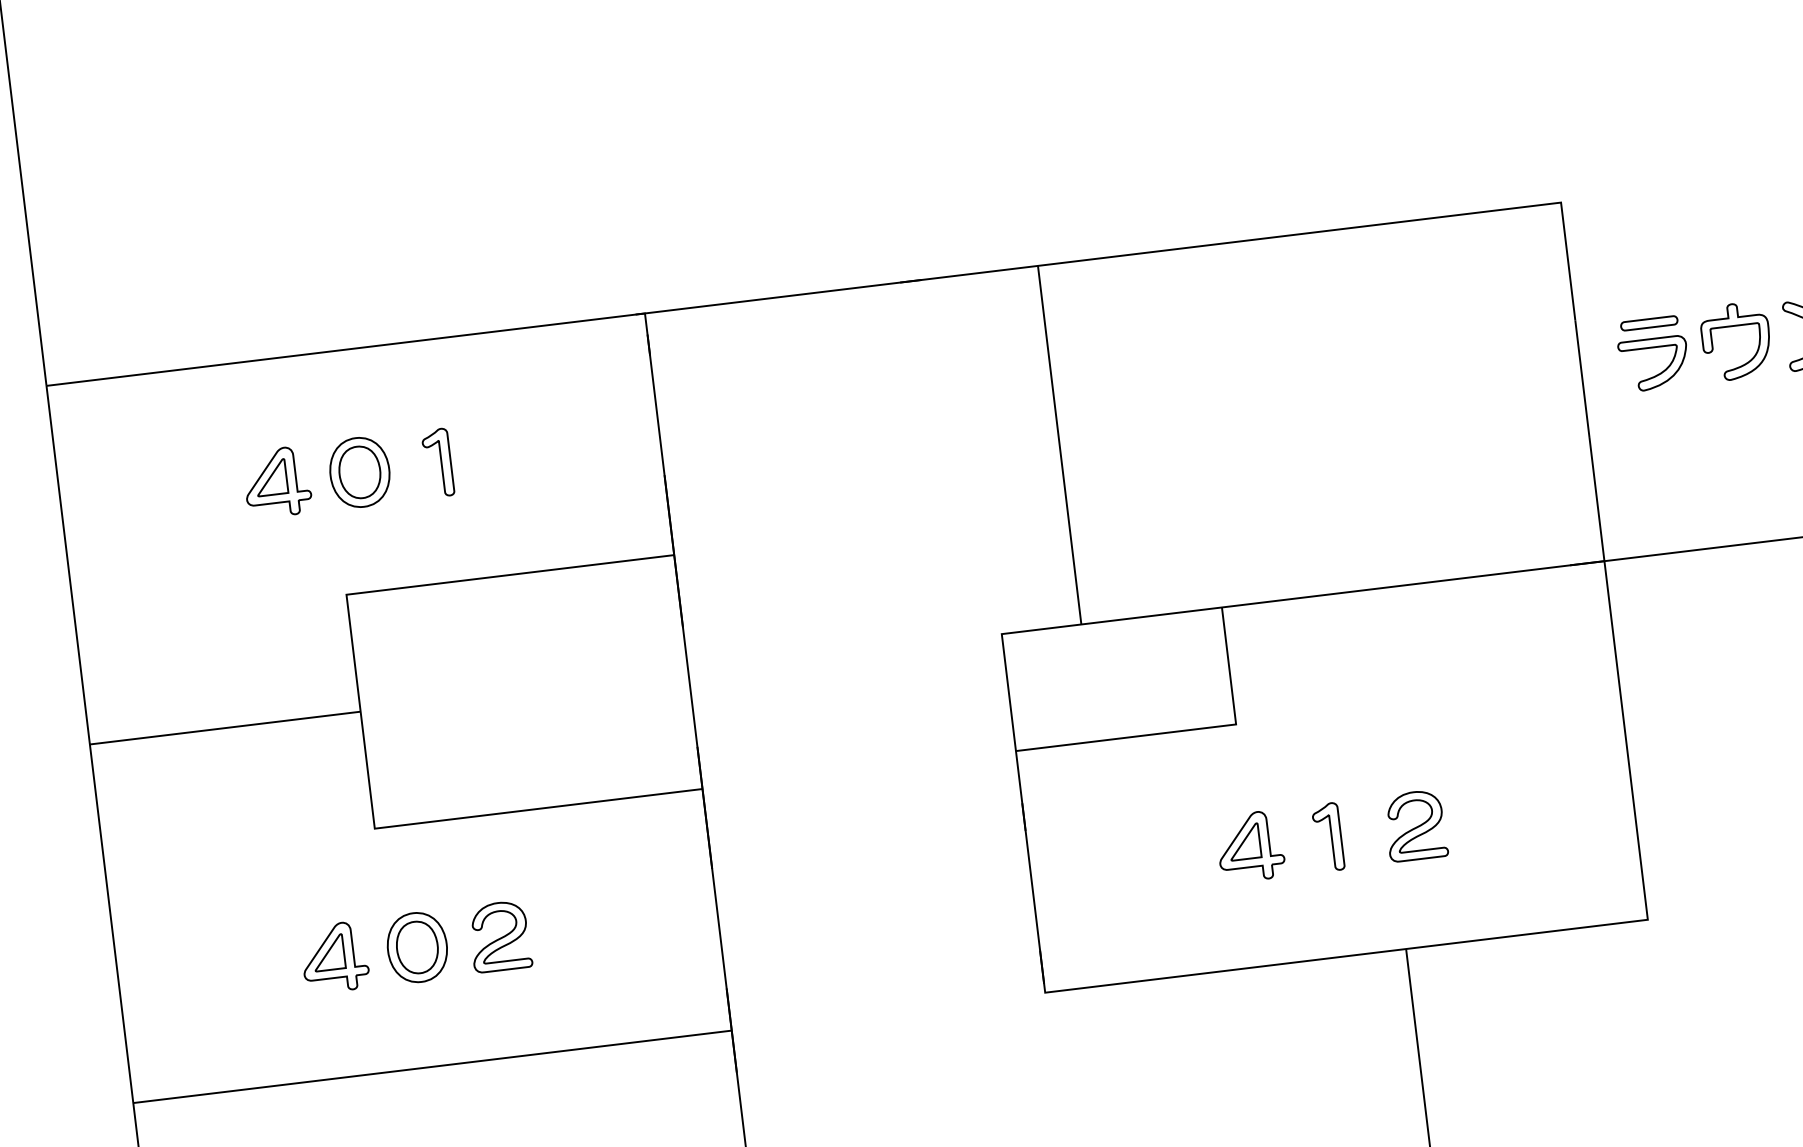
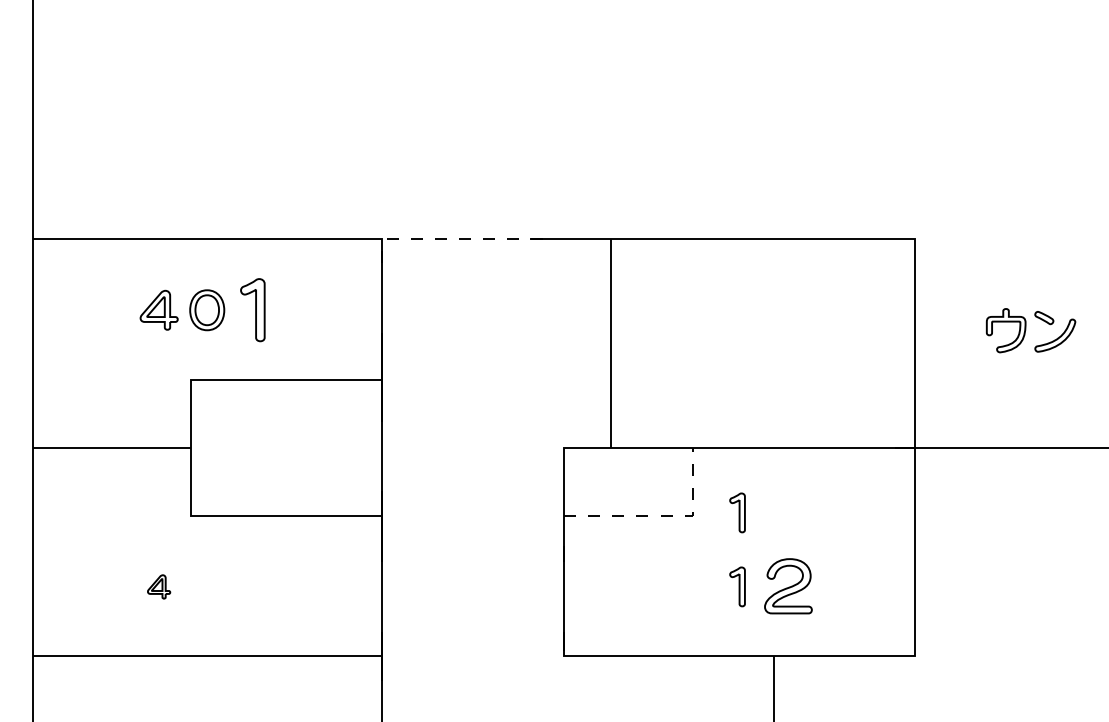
line: (778, 296) -> (459, 238), solid -> dashed
part: (1652, 352) -> (957, 331), removed
part: (437, 463) -> (252, 310), size x1.6
part: (1312, 709) -> (737, 512), added
line: (1186, 730) -> (663, 515), solid -> dashed
part: (1415, 826) -> (788, 586), size x1.4
part: (1249, 846) -> (691, 586), removed
part: (500, 936) -> (255, 586), removed
part: (417, 946) -> (207, 586), removed
part: (333, 957) -> (158, 586), size x0.6

